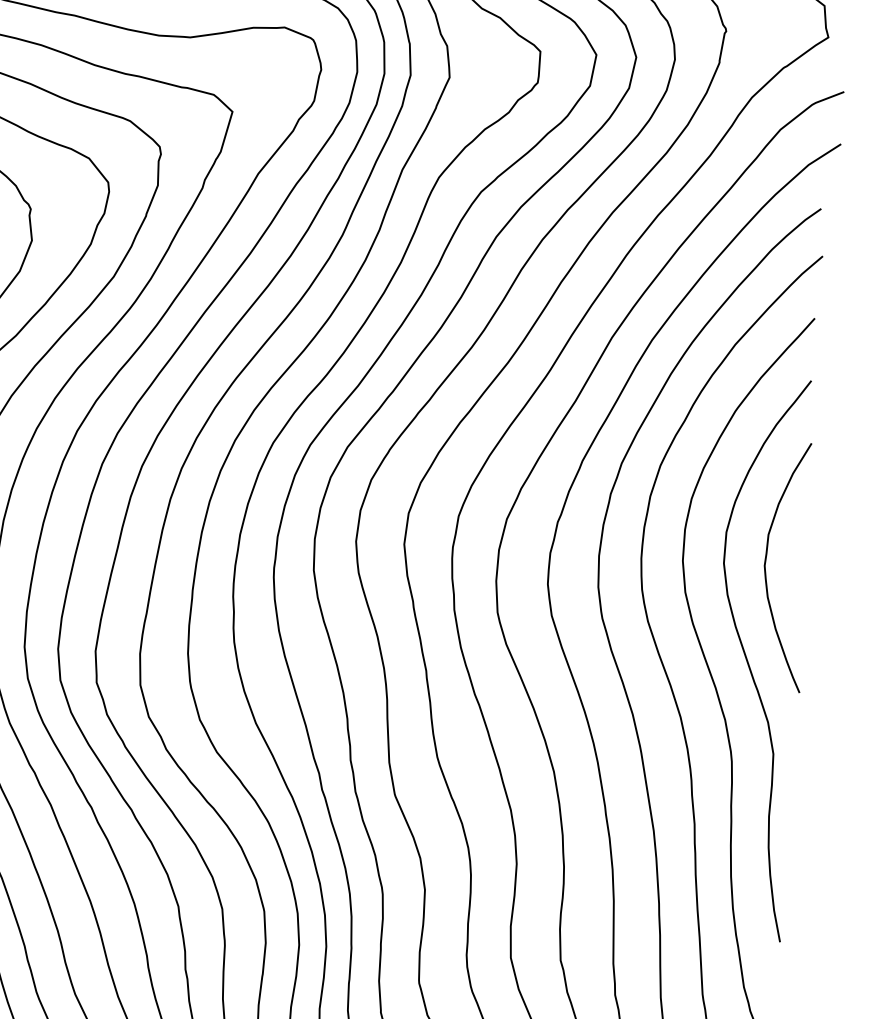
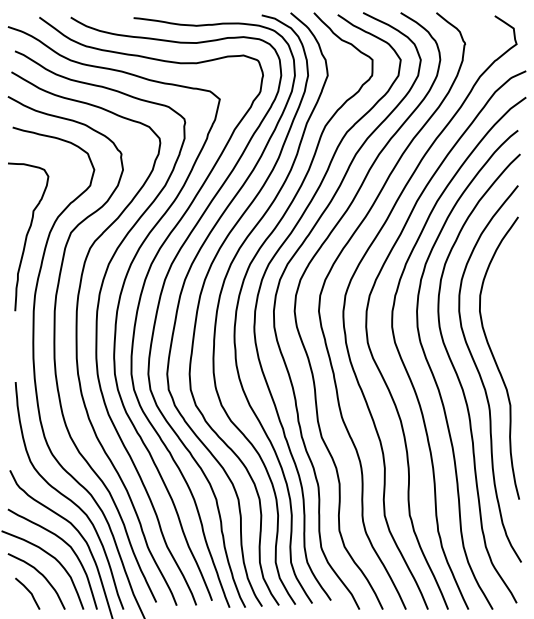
curve: (766, 566) -> (501, 311), removed

